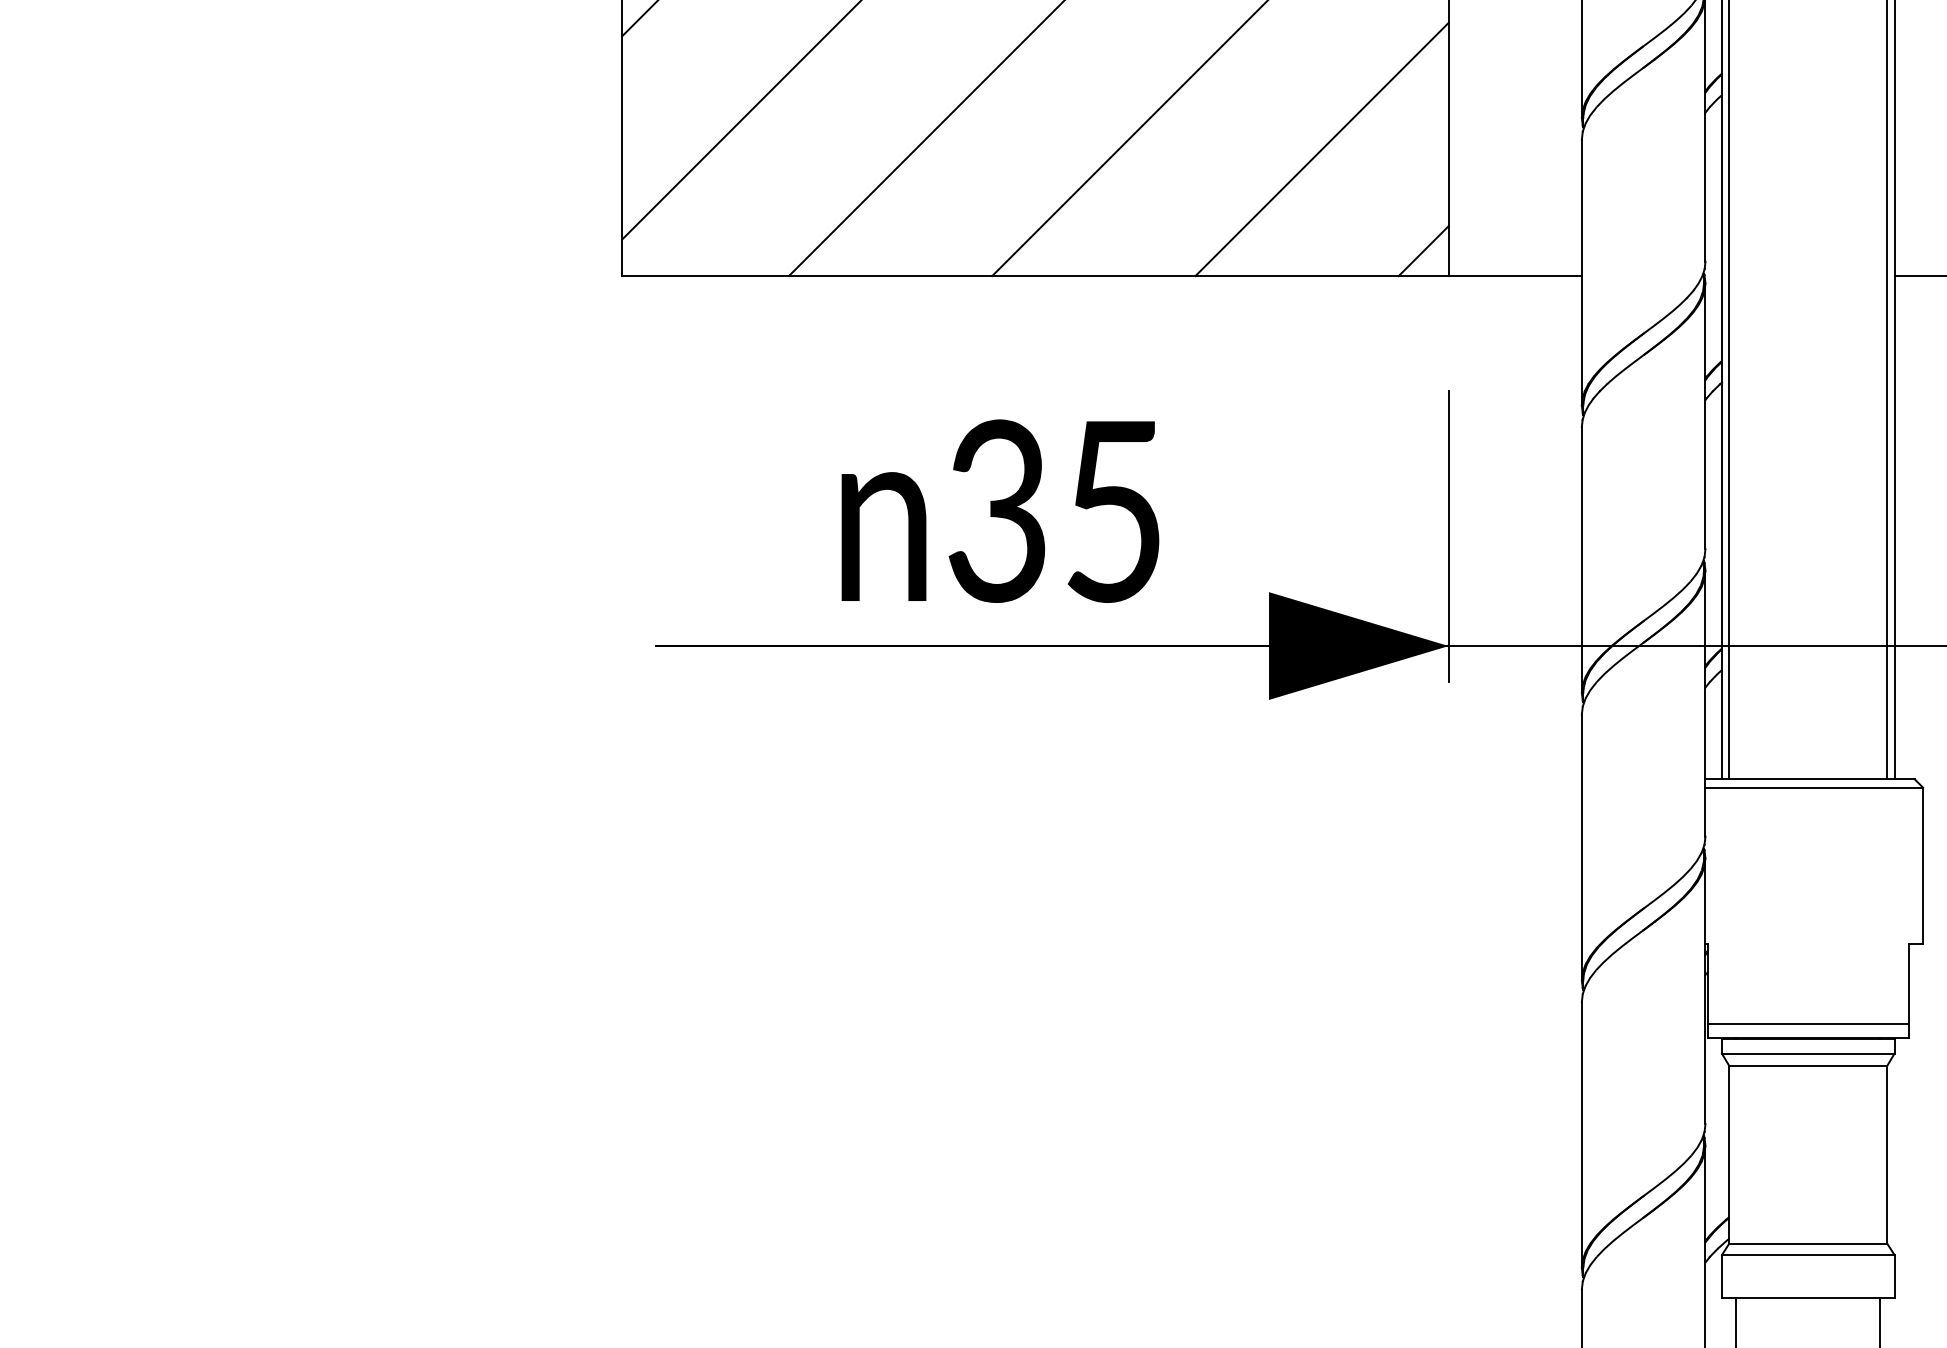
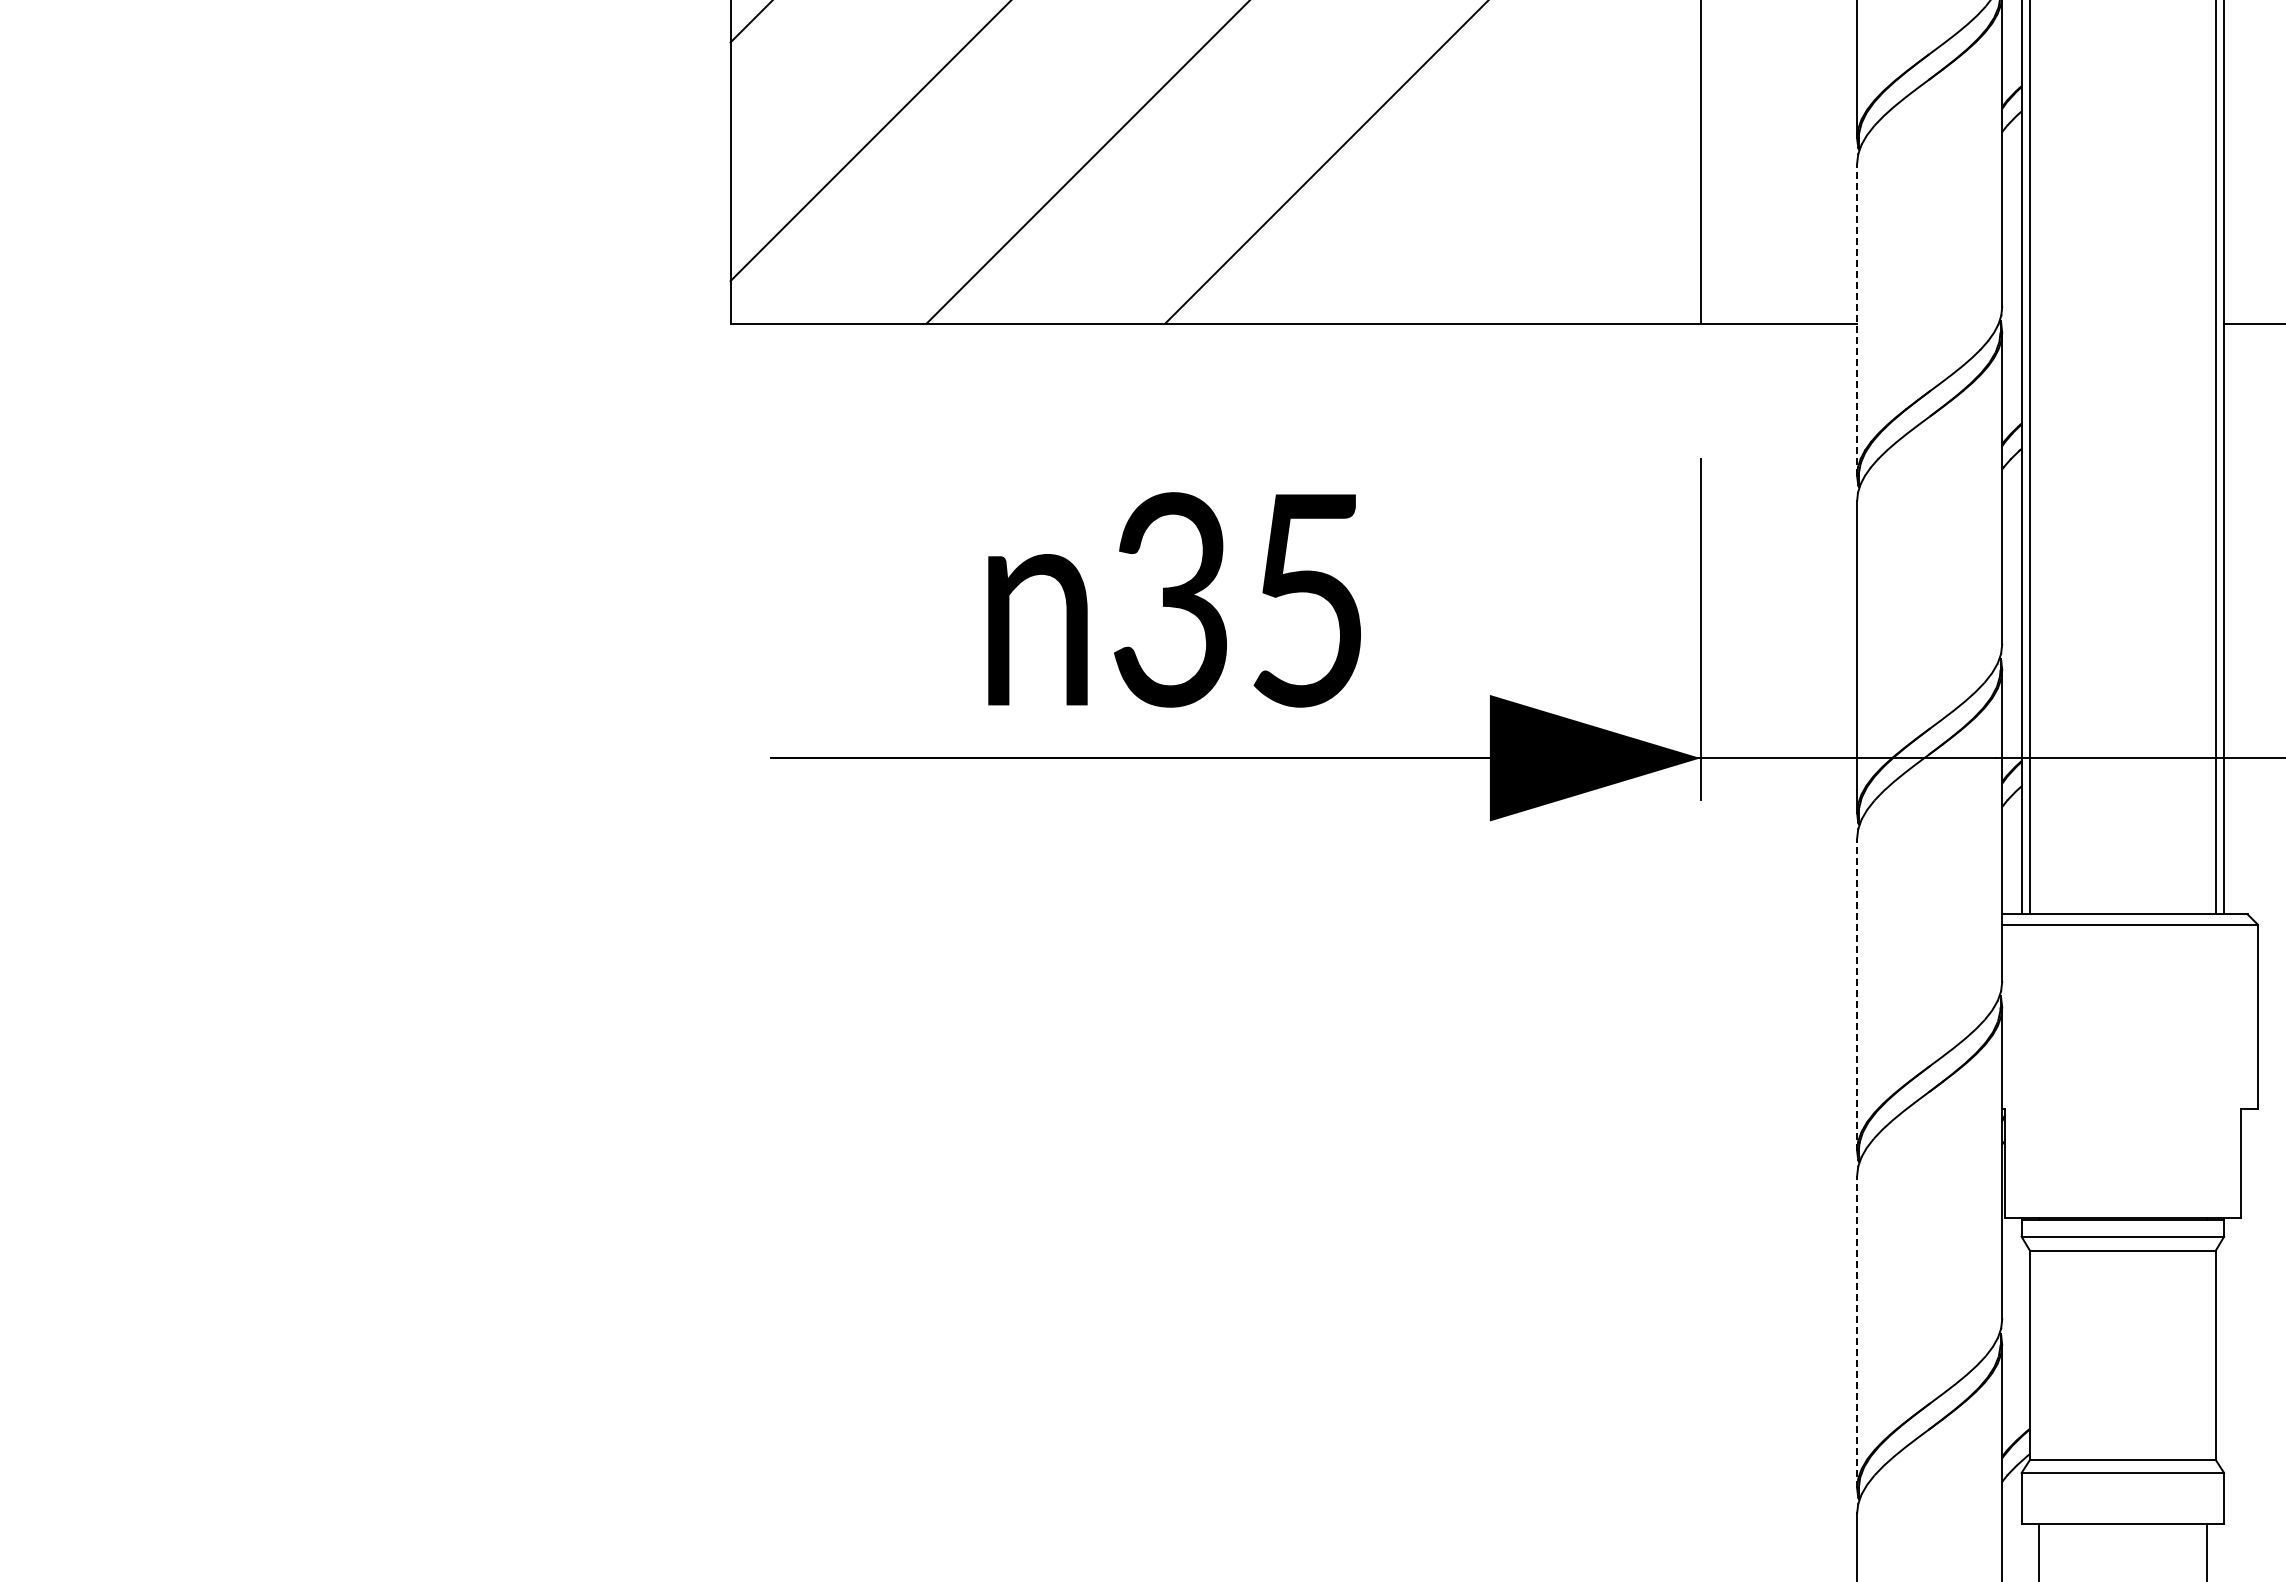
line: (1321, 148) -> (1551, 174), removed
line: (1423, 251) -> (1671, 294), removed
line: (1582, 272) -> (1857, 319), solid -> dashed
line: (1582, 847) -> (1857, 994), solid -> dashed
line: (1807, 1023) -> (2122, 1201), removed
line: (1582, 1134) -> (1857, 1331), solid -> dashed

